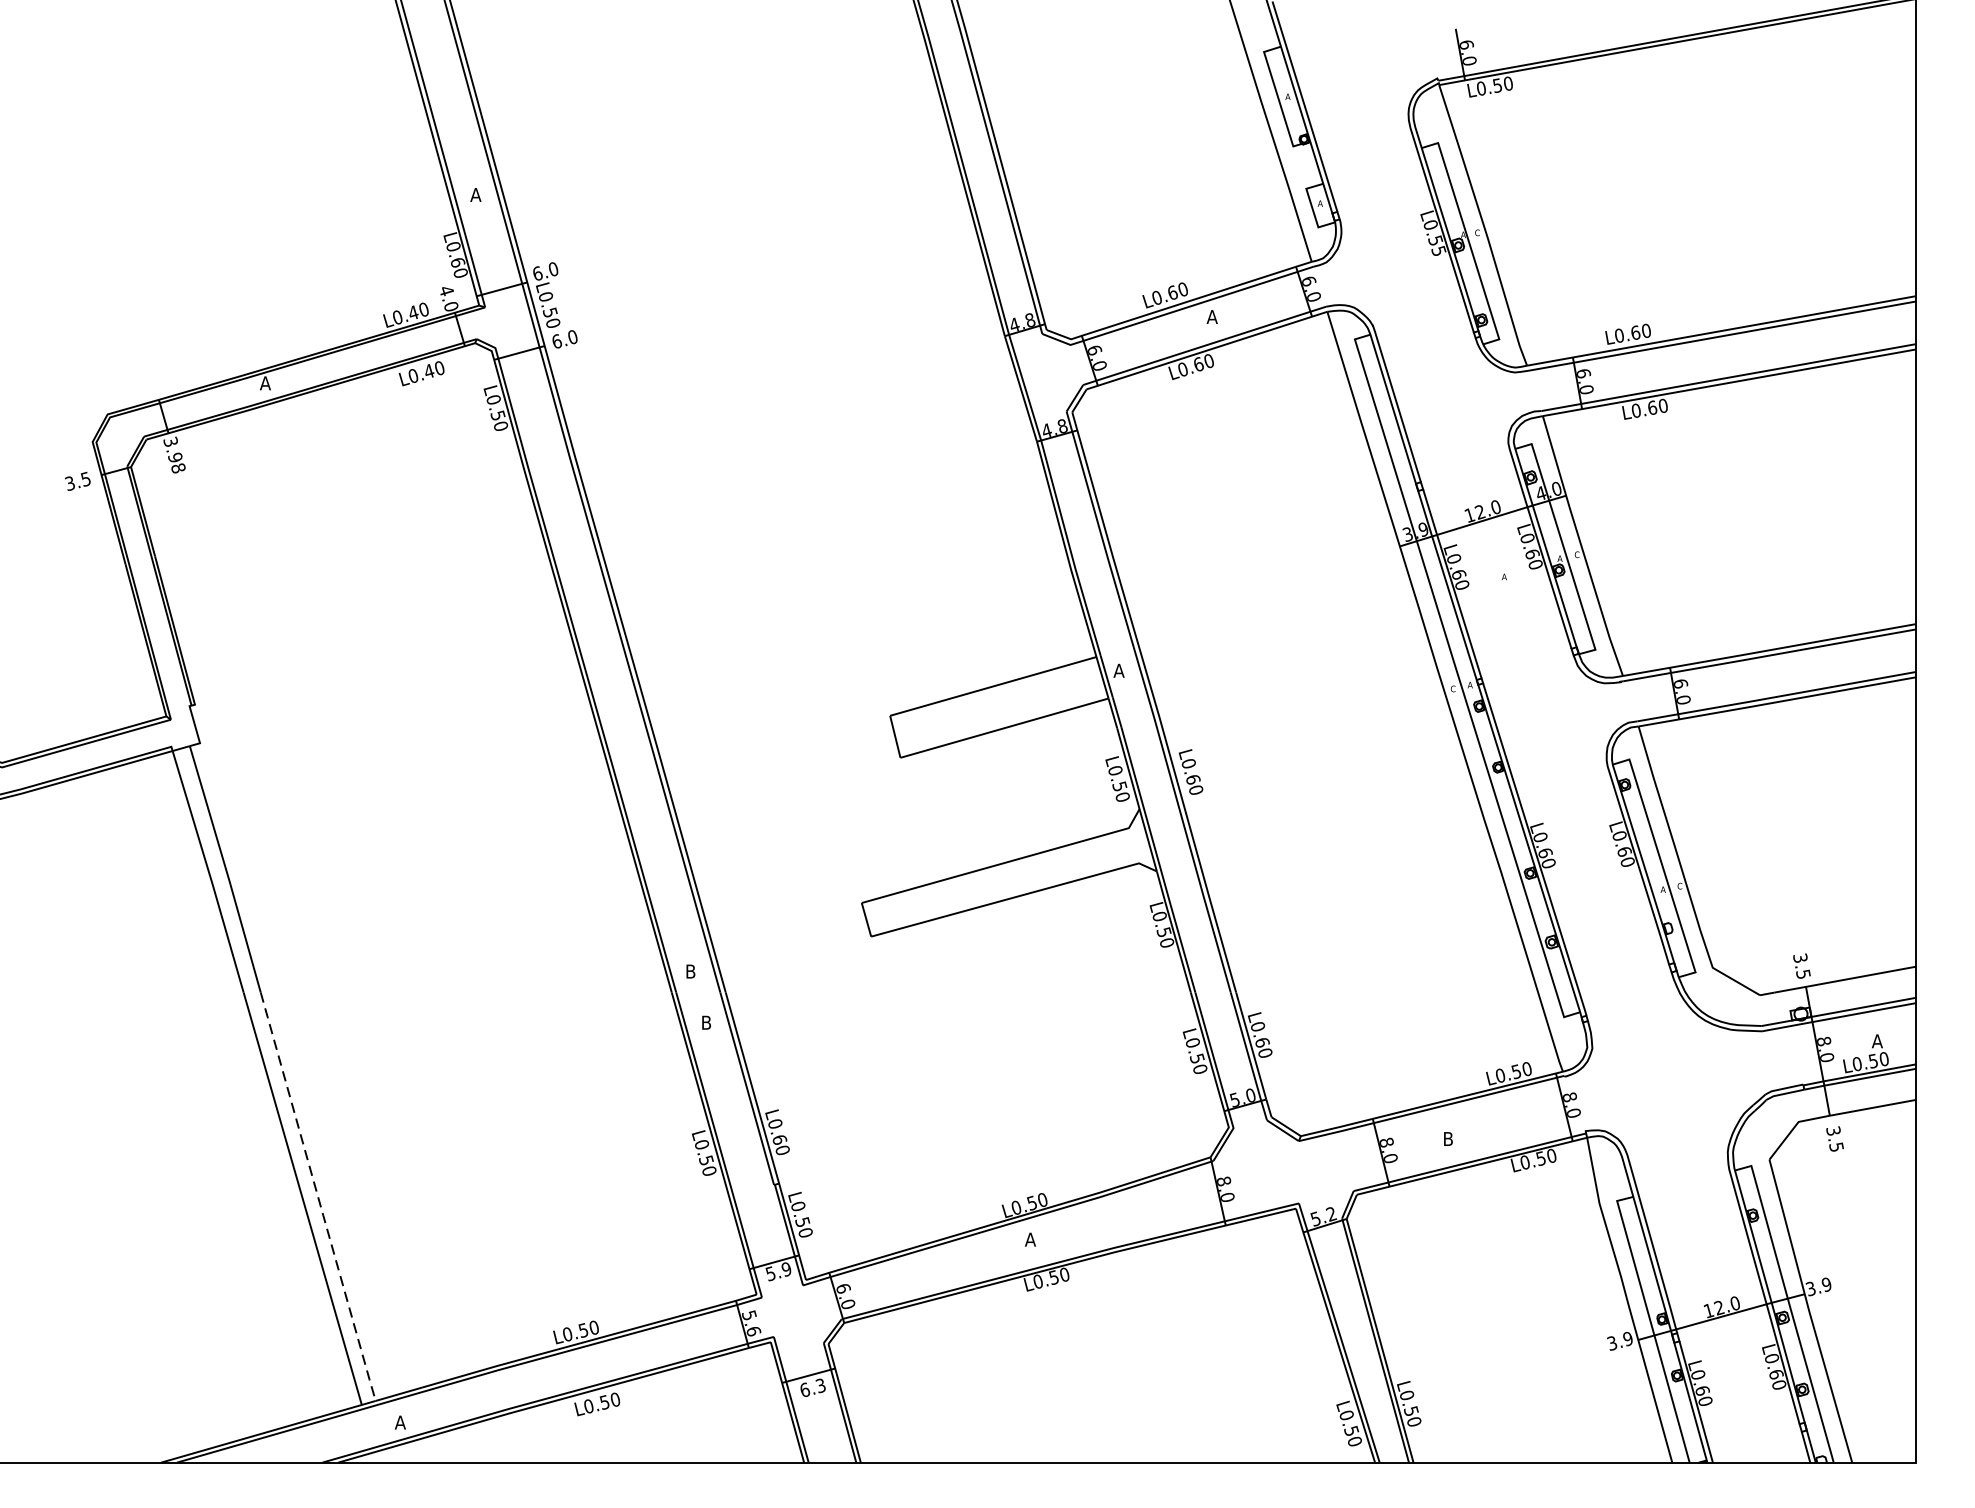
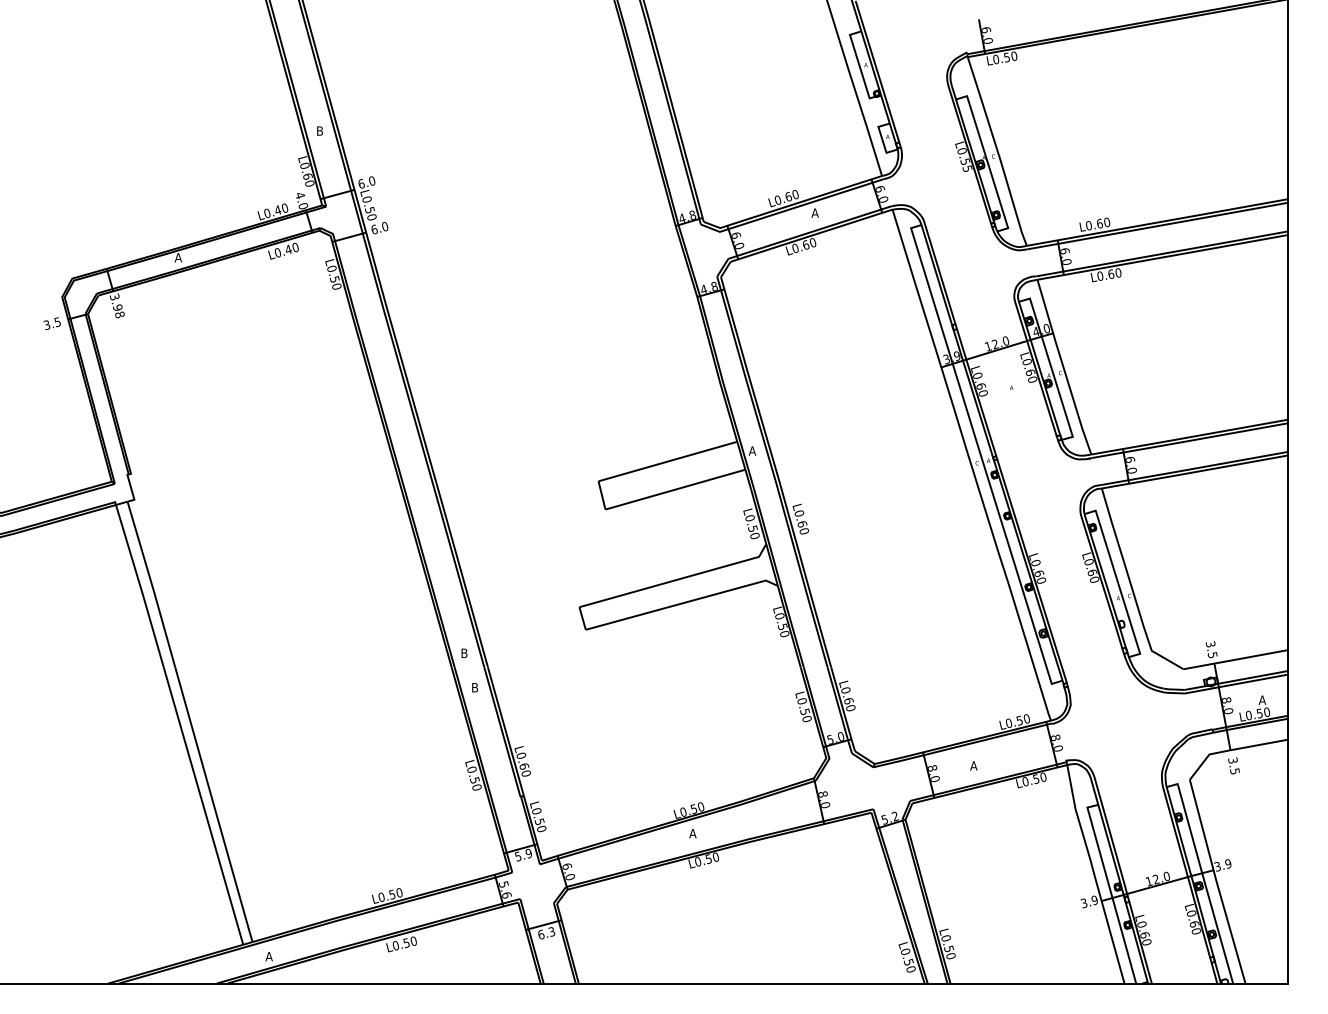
text: (475, 194) -> (319, 130), A -> B
text: (1447, 1138) -> (973, 765), B -> A
line: (319, 1199) -> (214, 806), dashed -> solid

